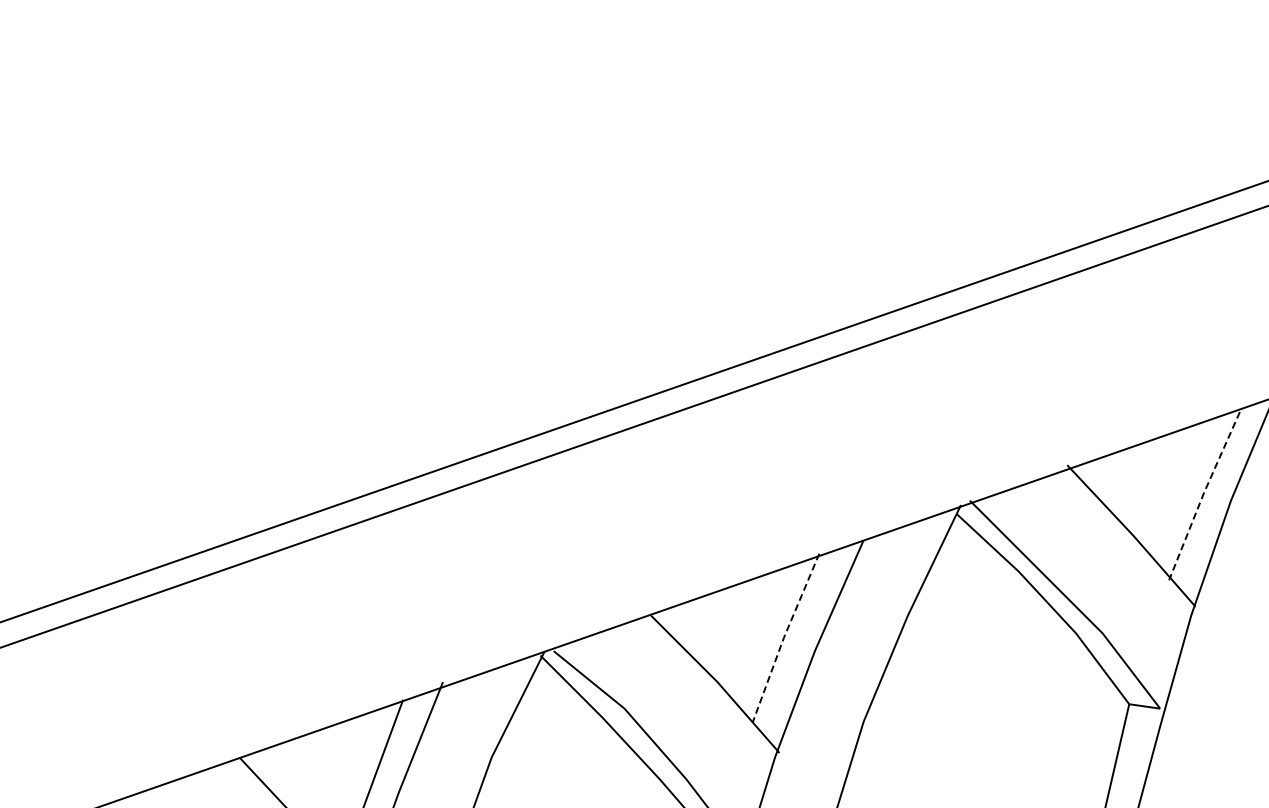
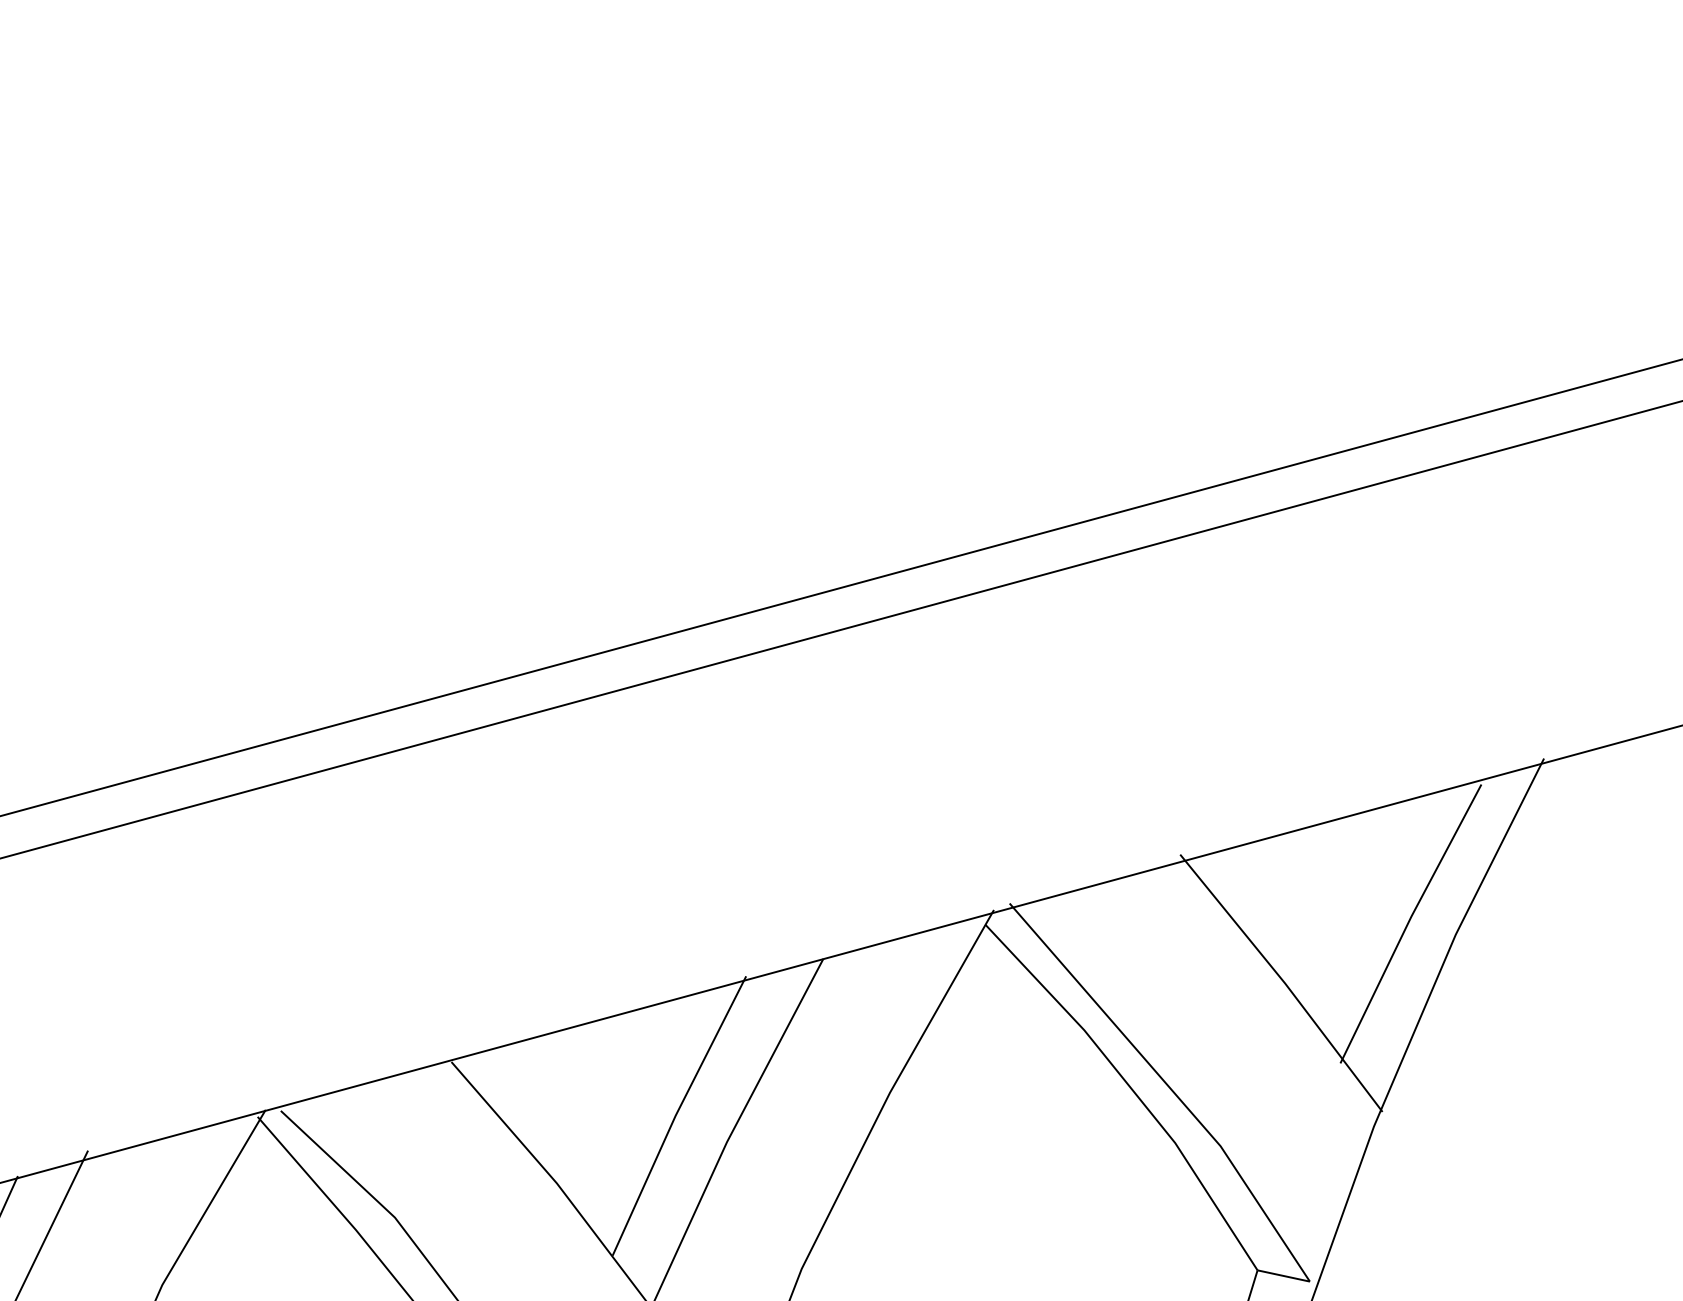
line: (1203, 495) -> (1409, 922), dashed -> solid
line: (783, 637) -> (674, 1115), dashed -> solid

